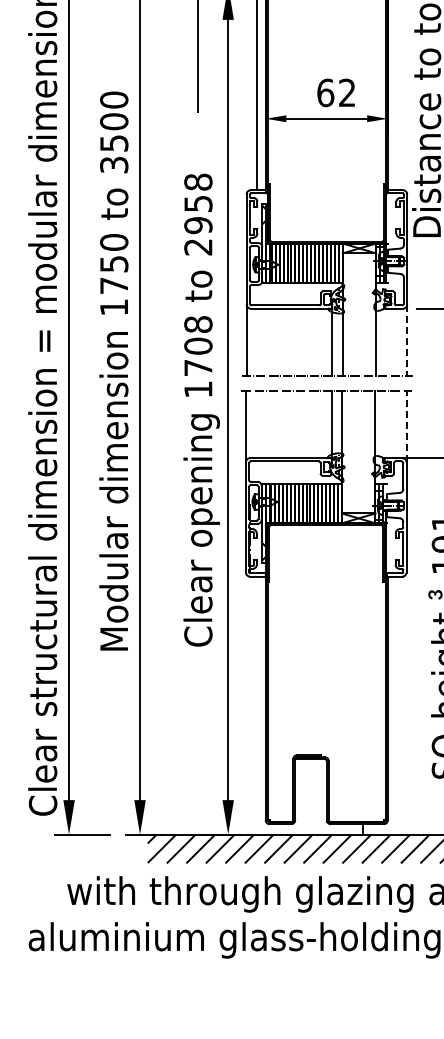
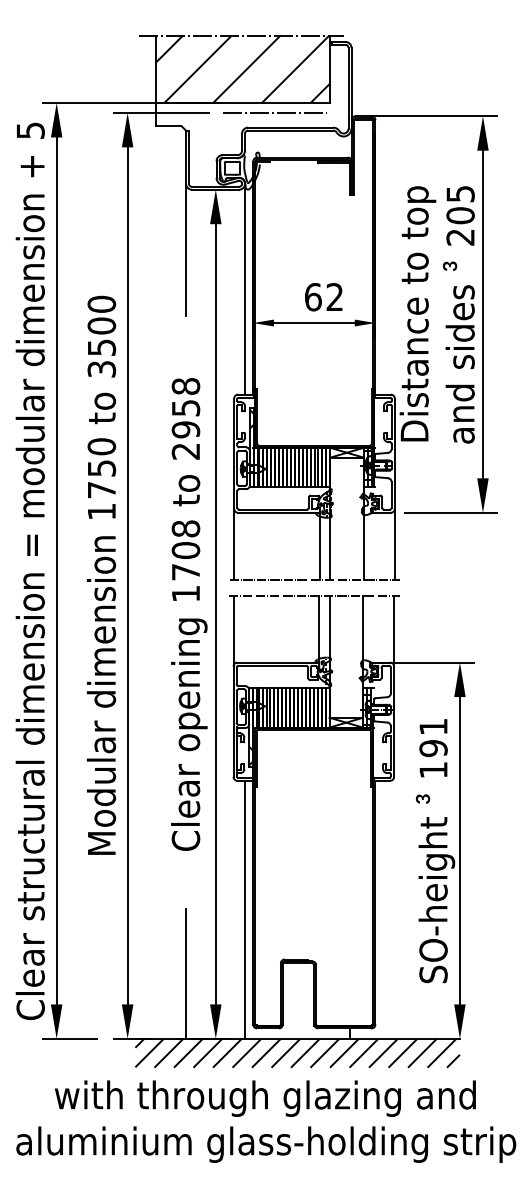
line: (406, 340) -> (394, 544), dashed -> solid
line: (406, 426) -> (394, 630), dashed -> solid
line: (257, 705) -> (245, 909), added
line: (198, 769) -> (186, 973), added

